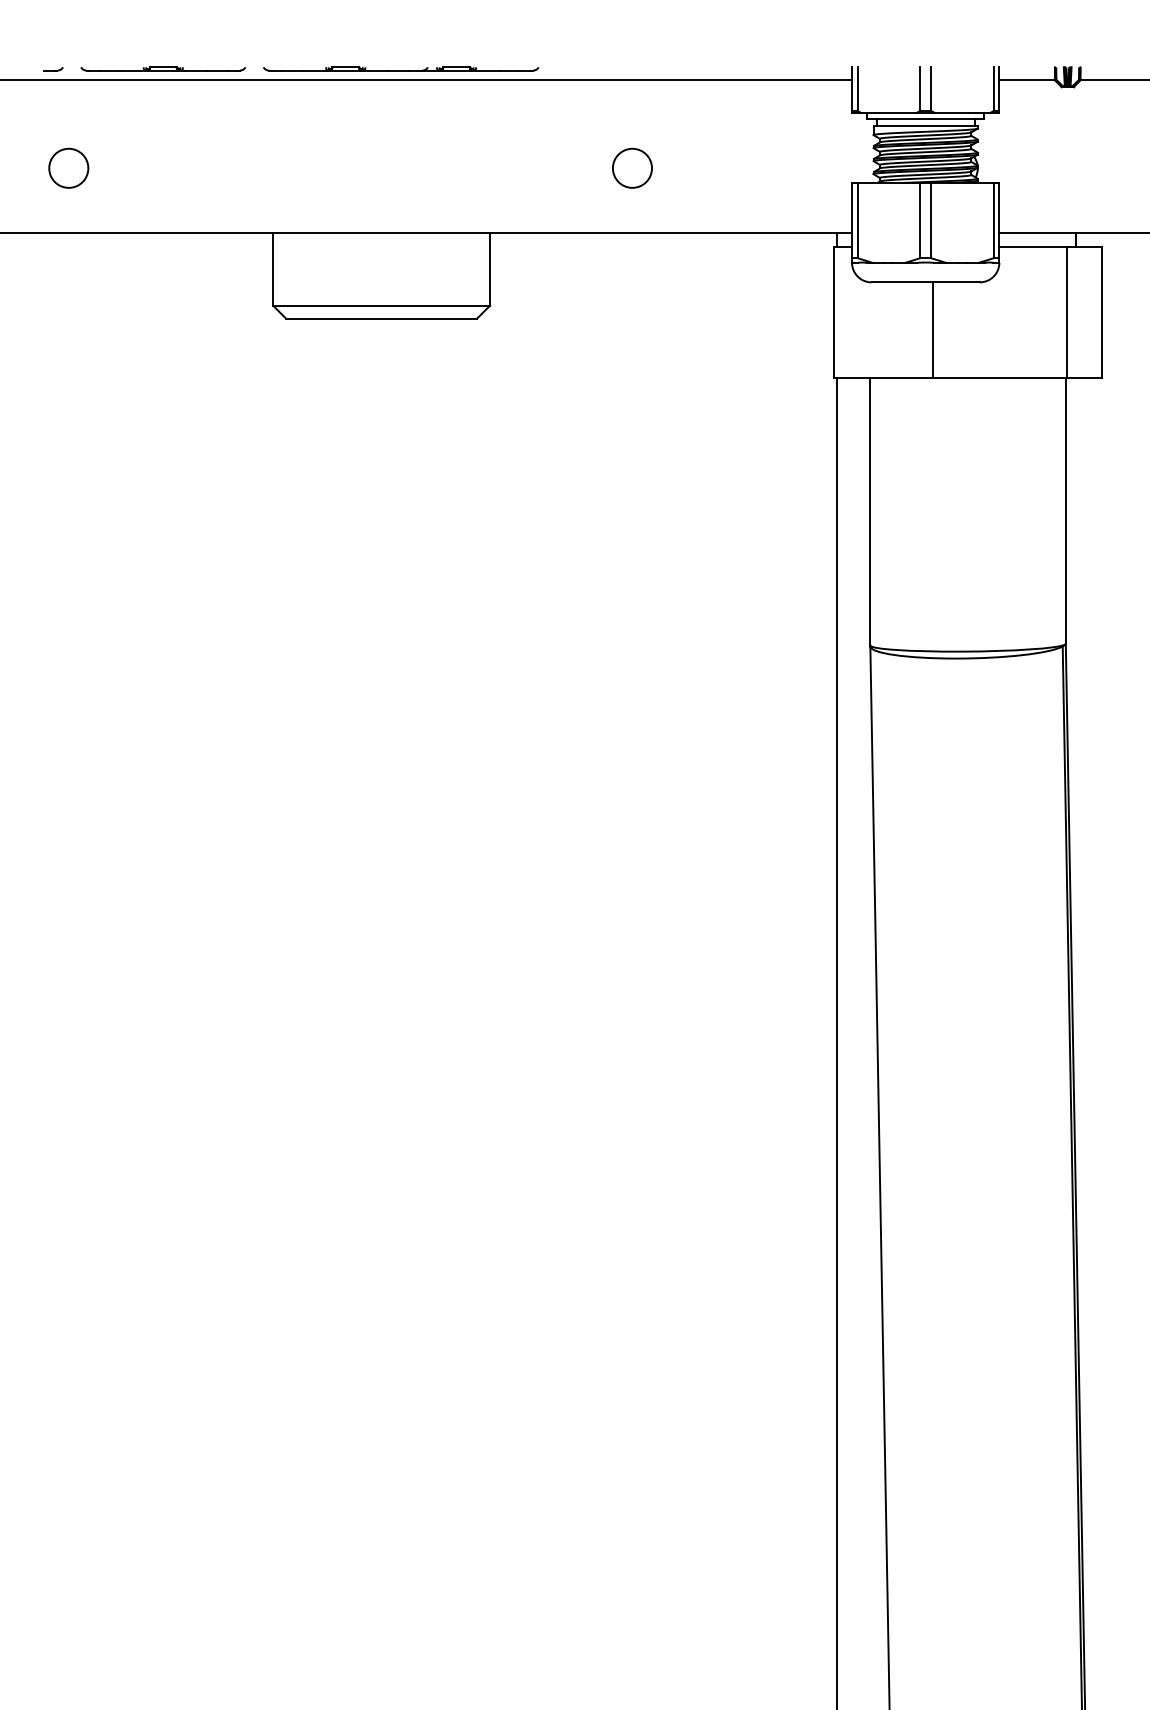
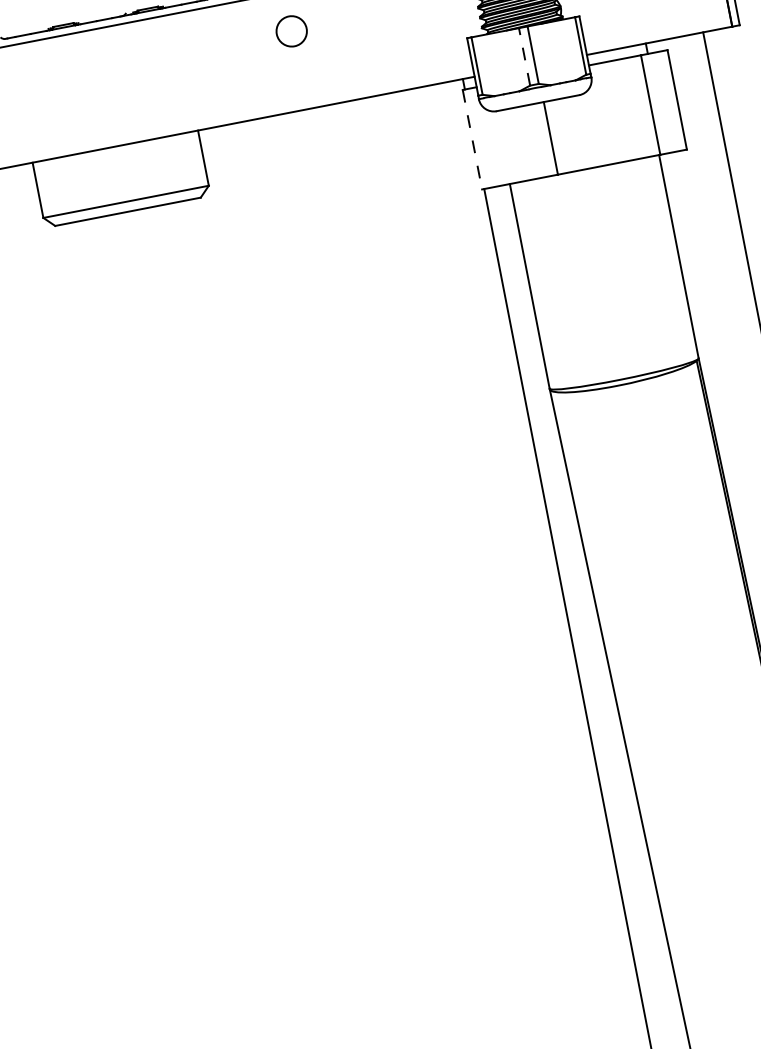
circle: (632, 167) -> (291, 30), moved
line: (920, 220) -> (524, 56), solid -> dashed
line: (833, 312) -> (472, 139), solid -> dashed

